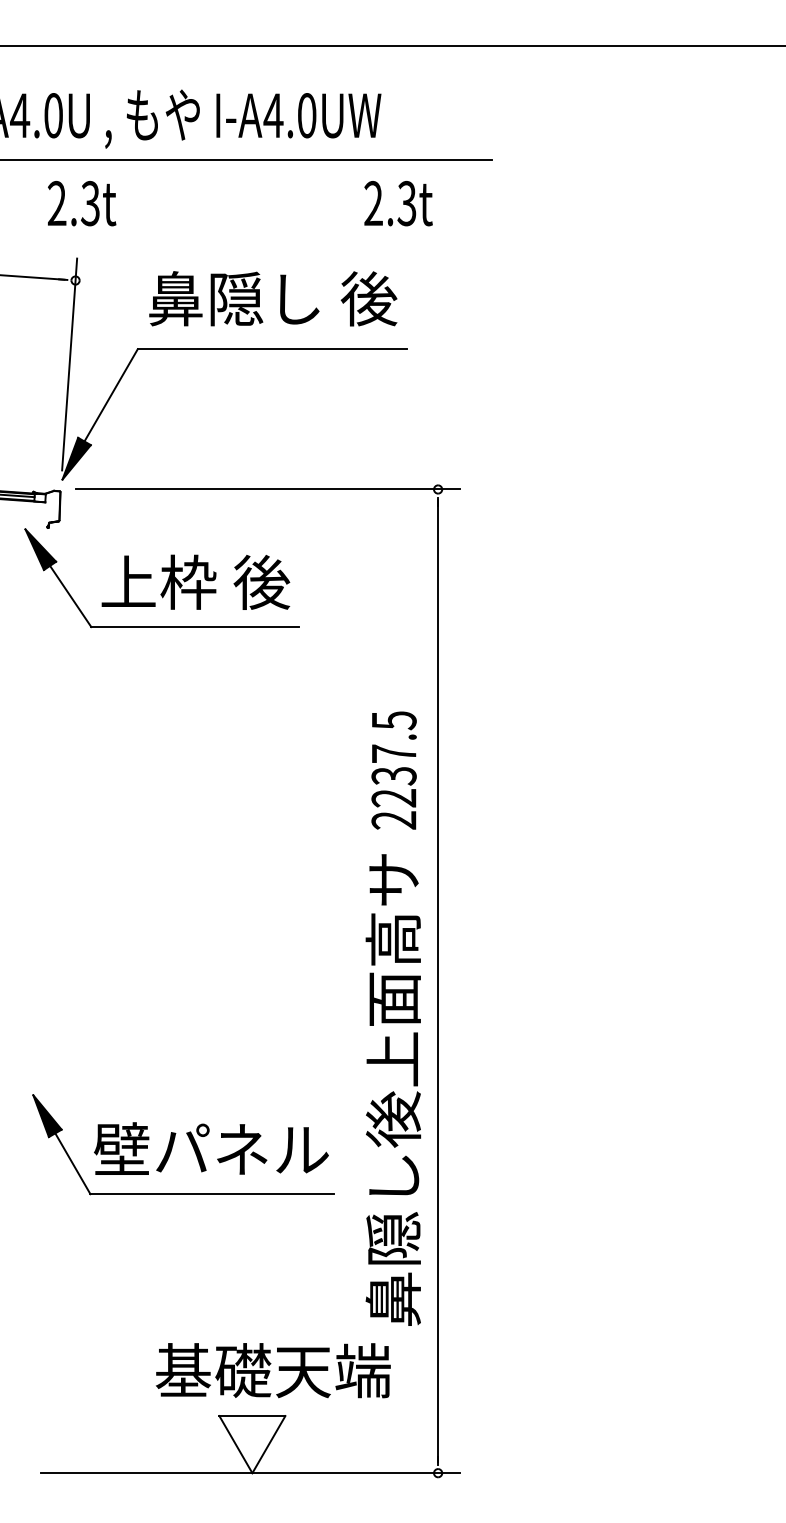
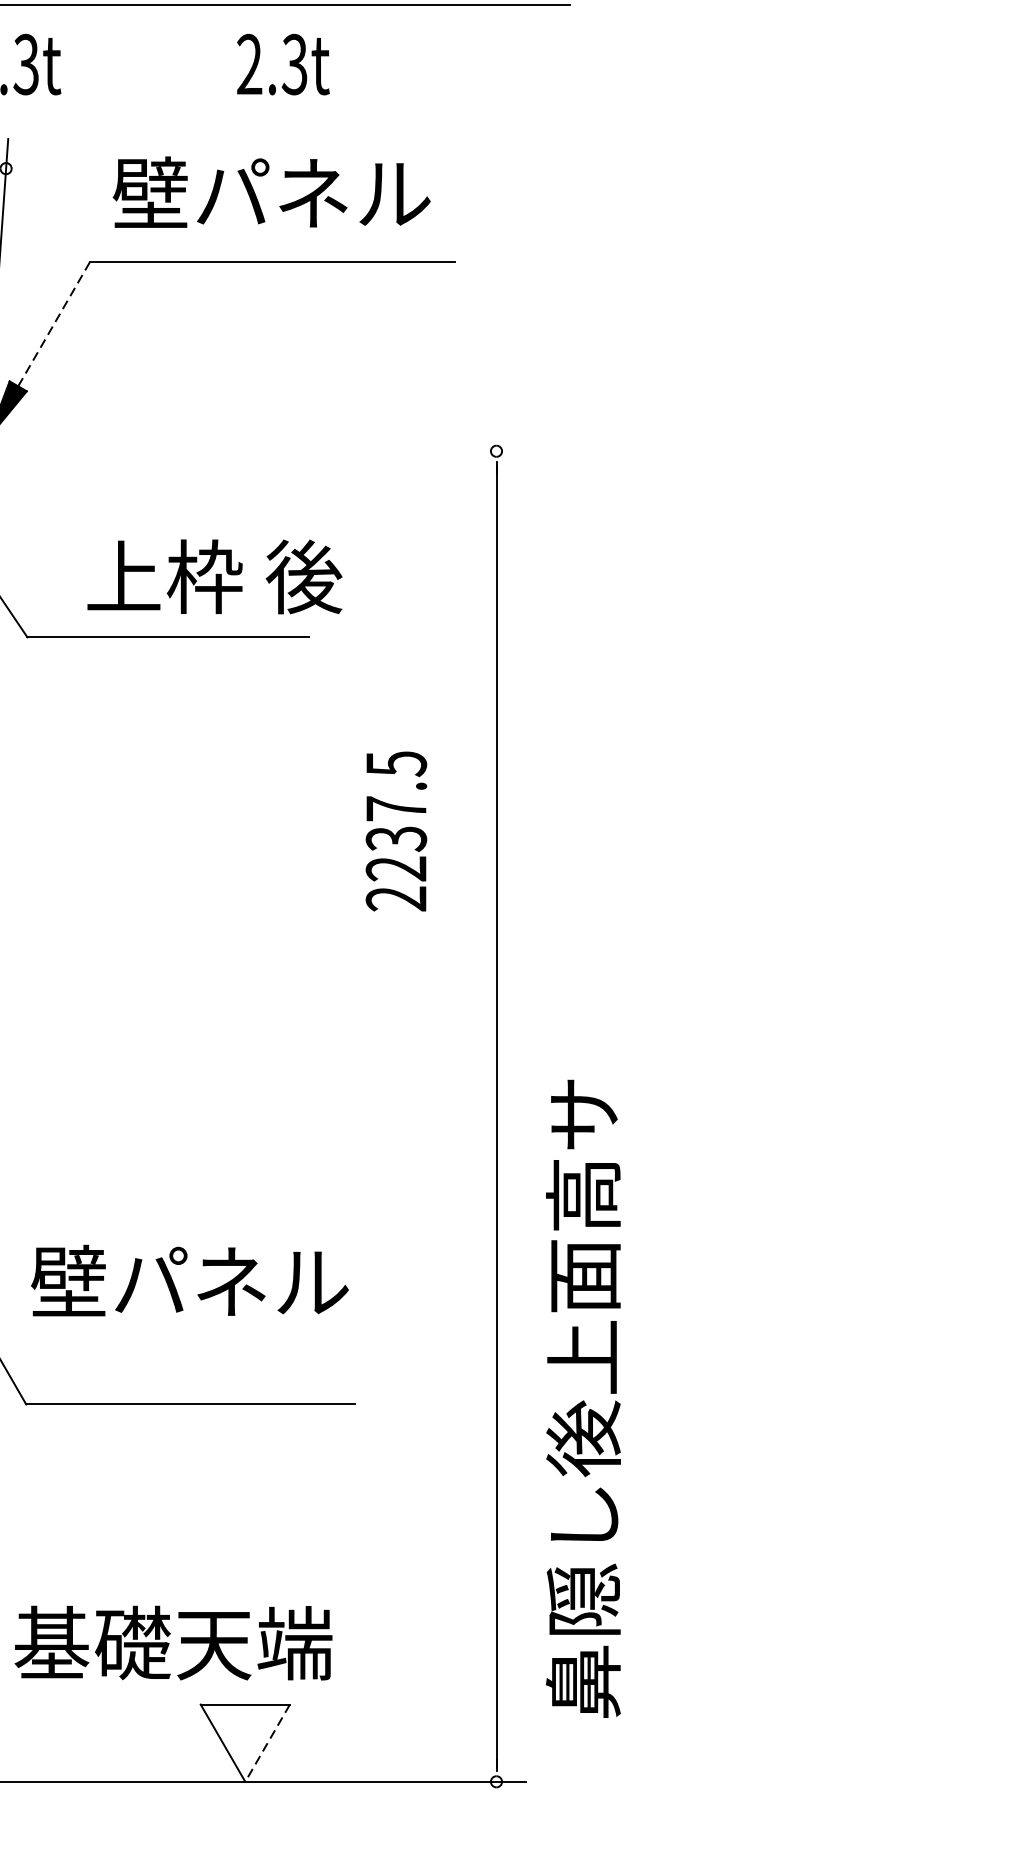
text: (398, 203) -> (283, 64), moved
text: (273, 298) -> (273, 192), 鼻隠し 後 -> 壁パネル
line: (111, 394) -> (54, 322), solid -> dashed
line: (268, 489) -> (267, 451), removed
text: (195, 581) -> (214, 575), moved
text: (393, 770) -> (395, 831), moved
text: (393, 1089) -> (583, 1398), moved
text: (211, 1148) -> (189, 1280), moved
text: (273, 1370) -> (173, 1642), moved
line: (268, 1444) -> (267, 1743), solid -> dashed

